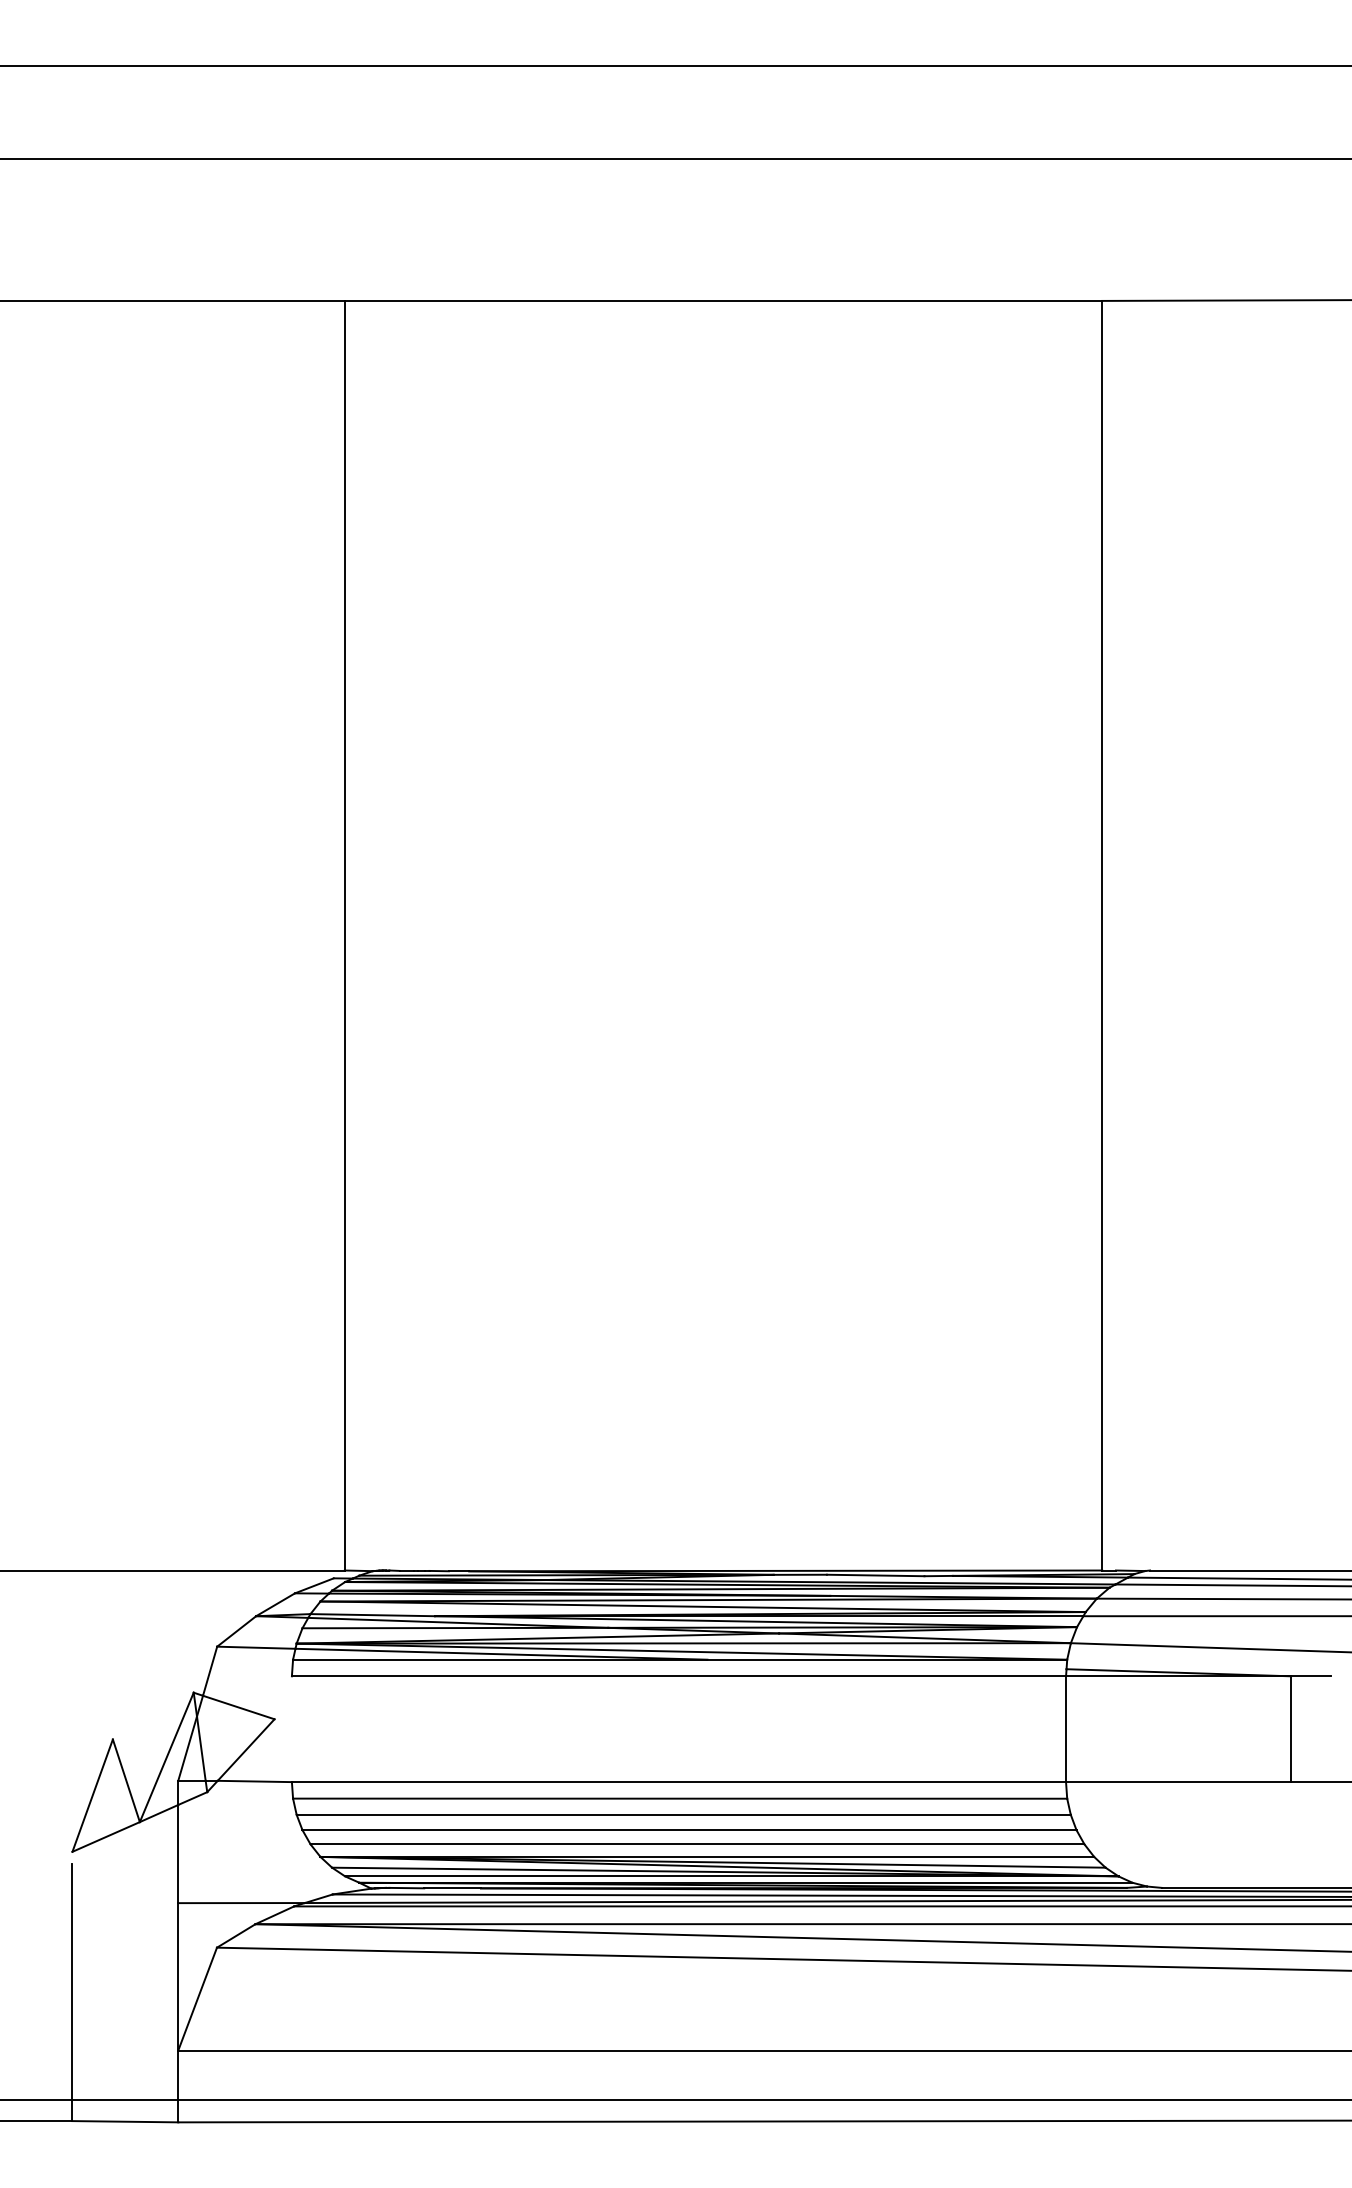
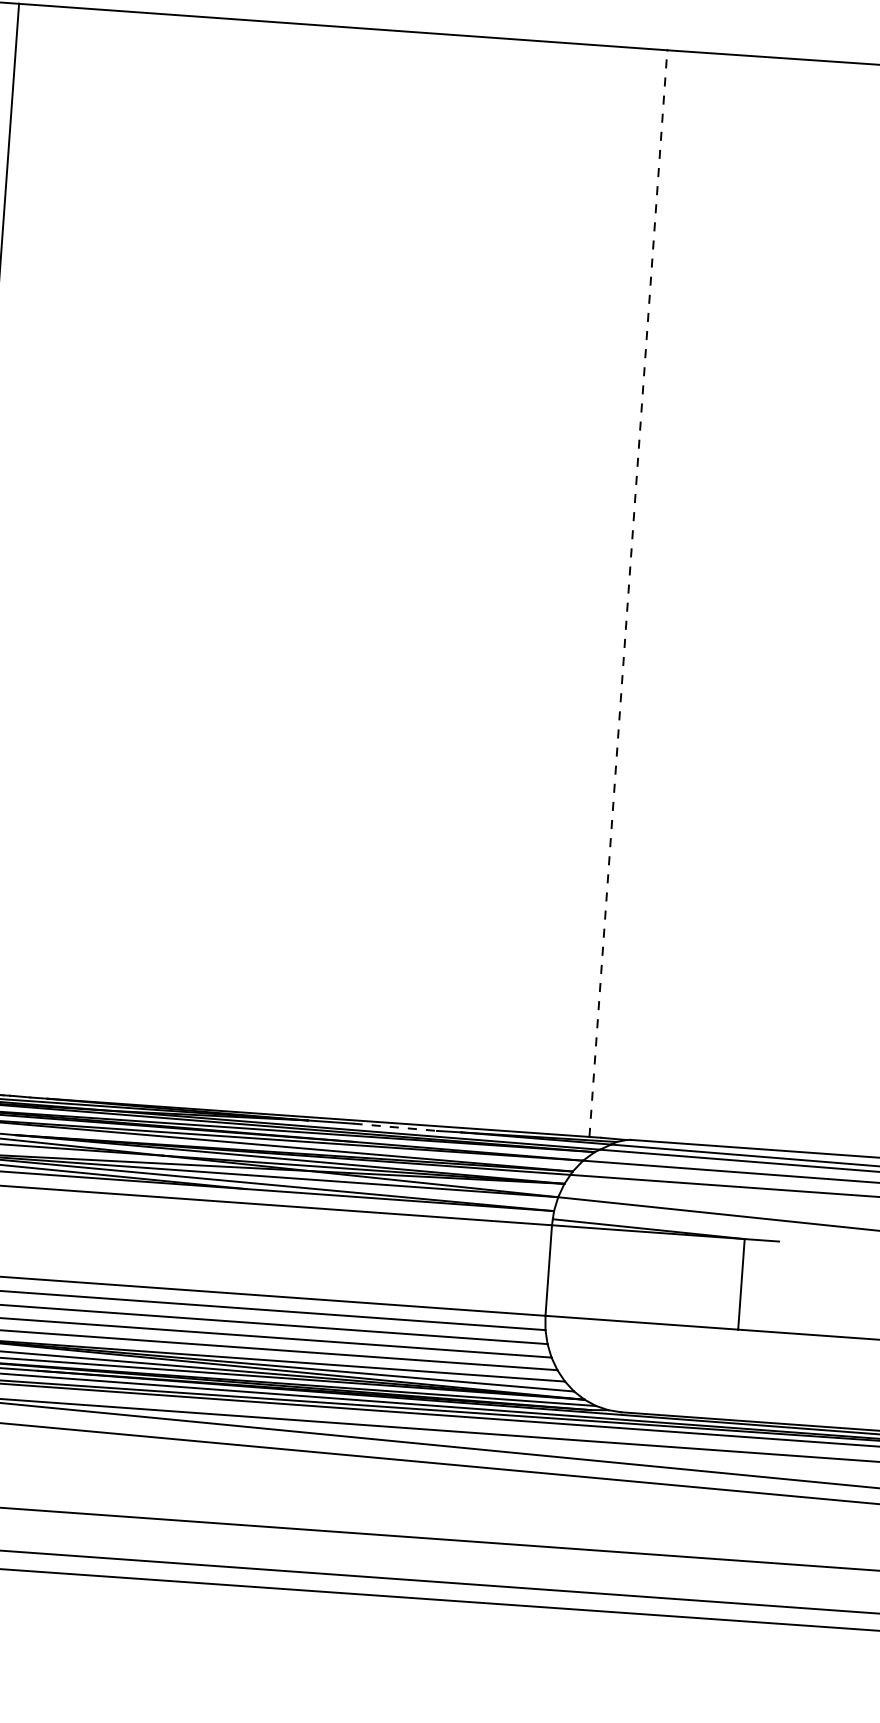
line: (1102, 935) -> (628, 593), solid -> dashed
line: (875, 1575) -> (395, 1127), solid -> dashed

